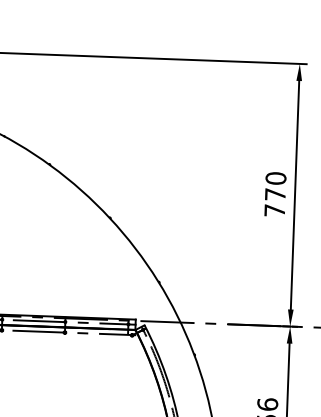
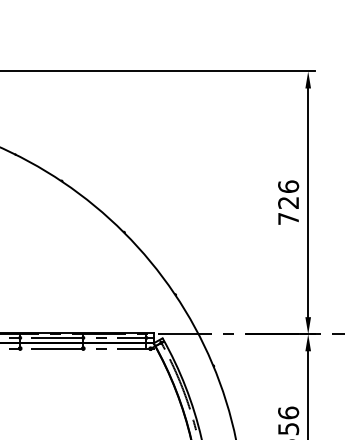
text: (275, 186) -> (288, 194), 770 -> 726

